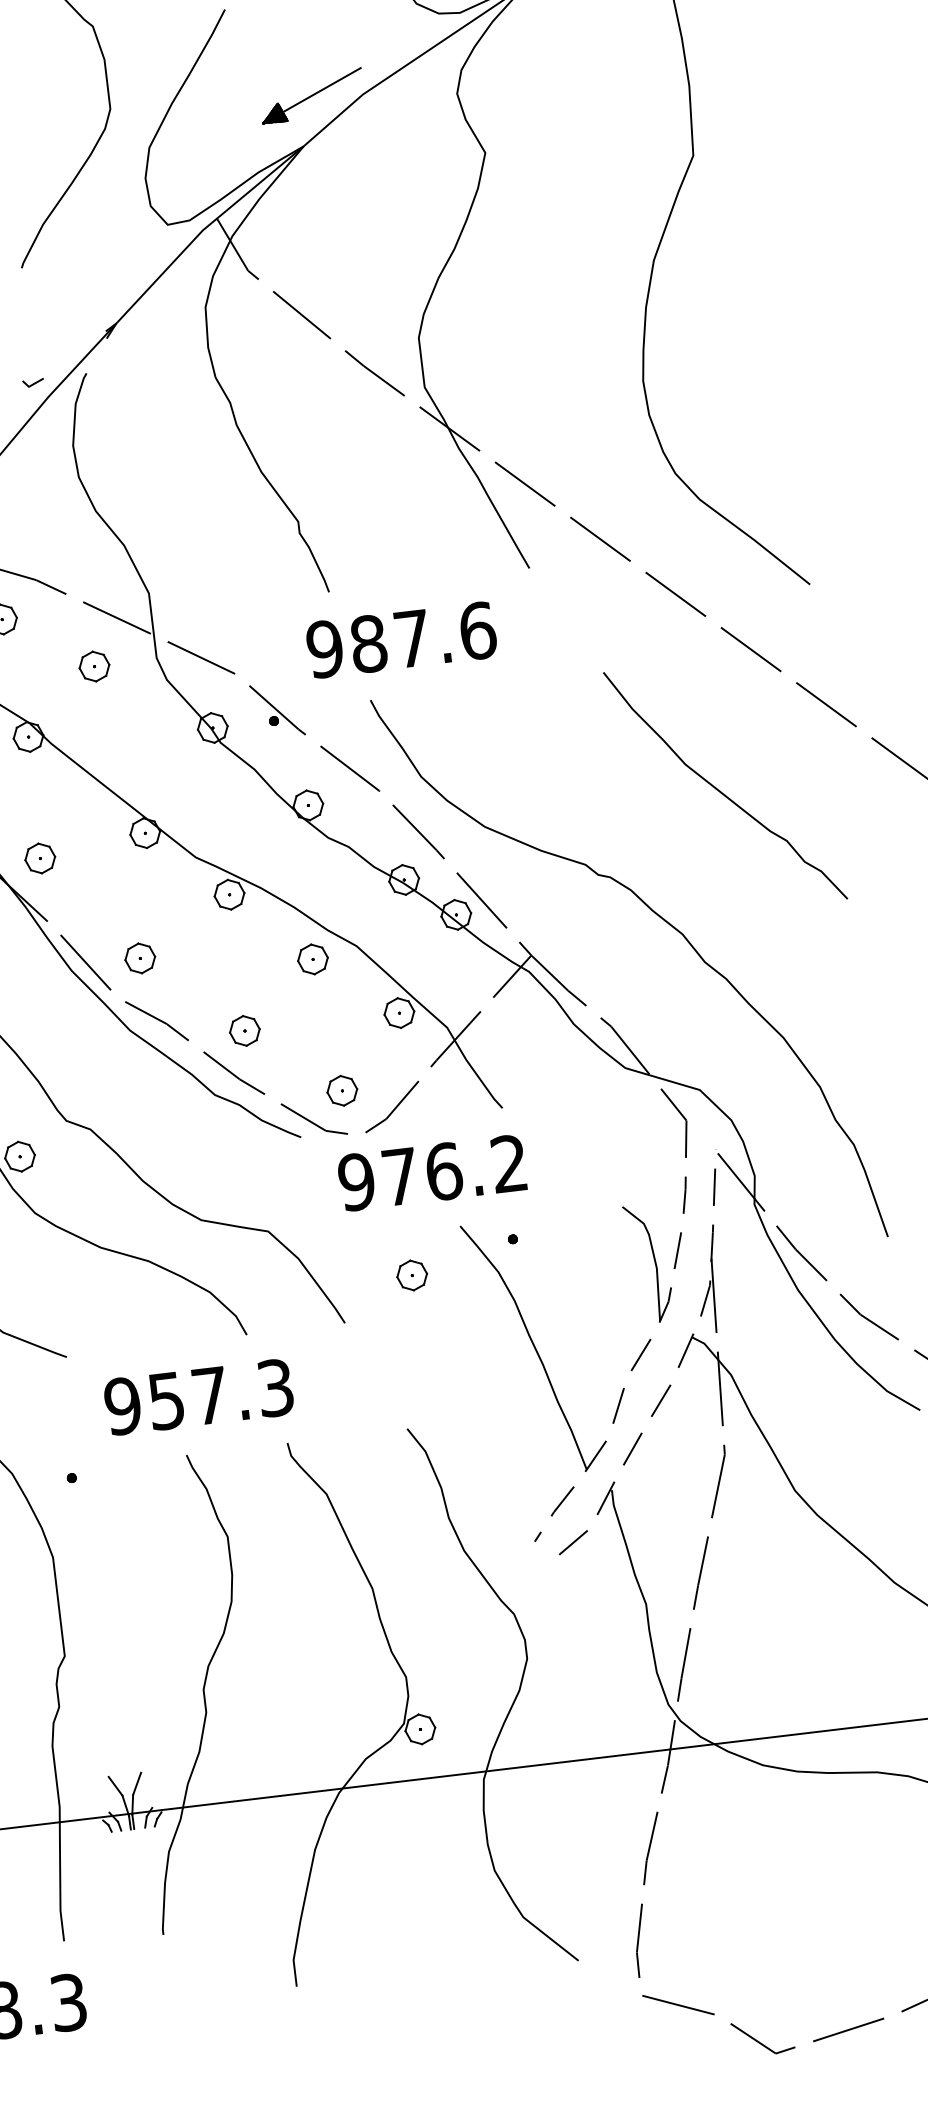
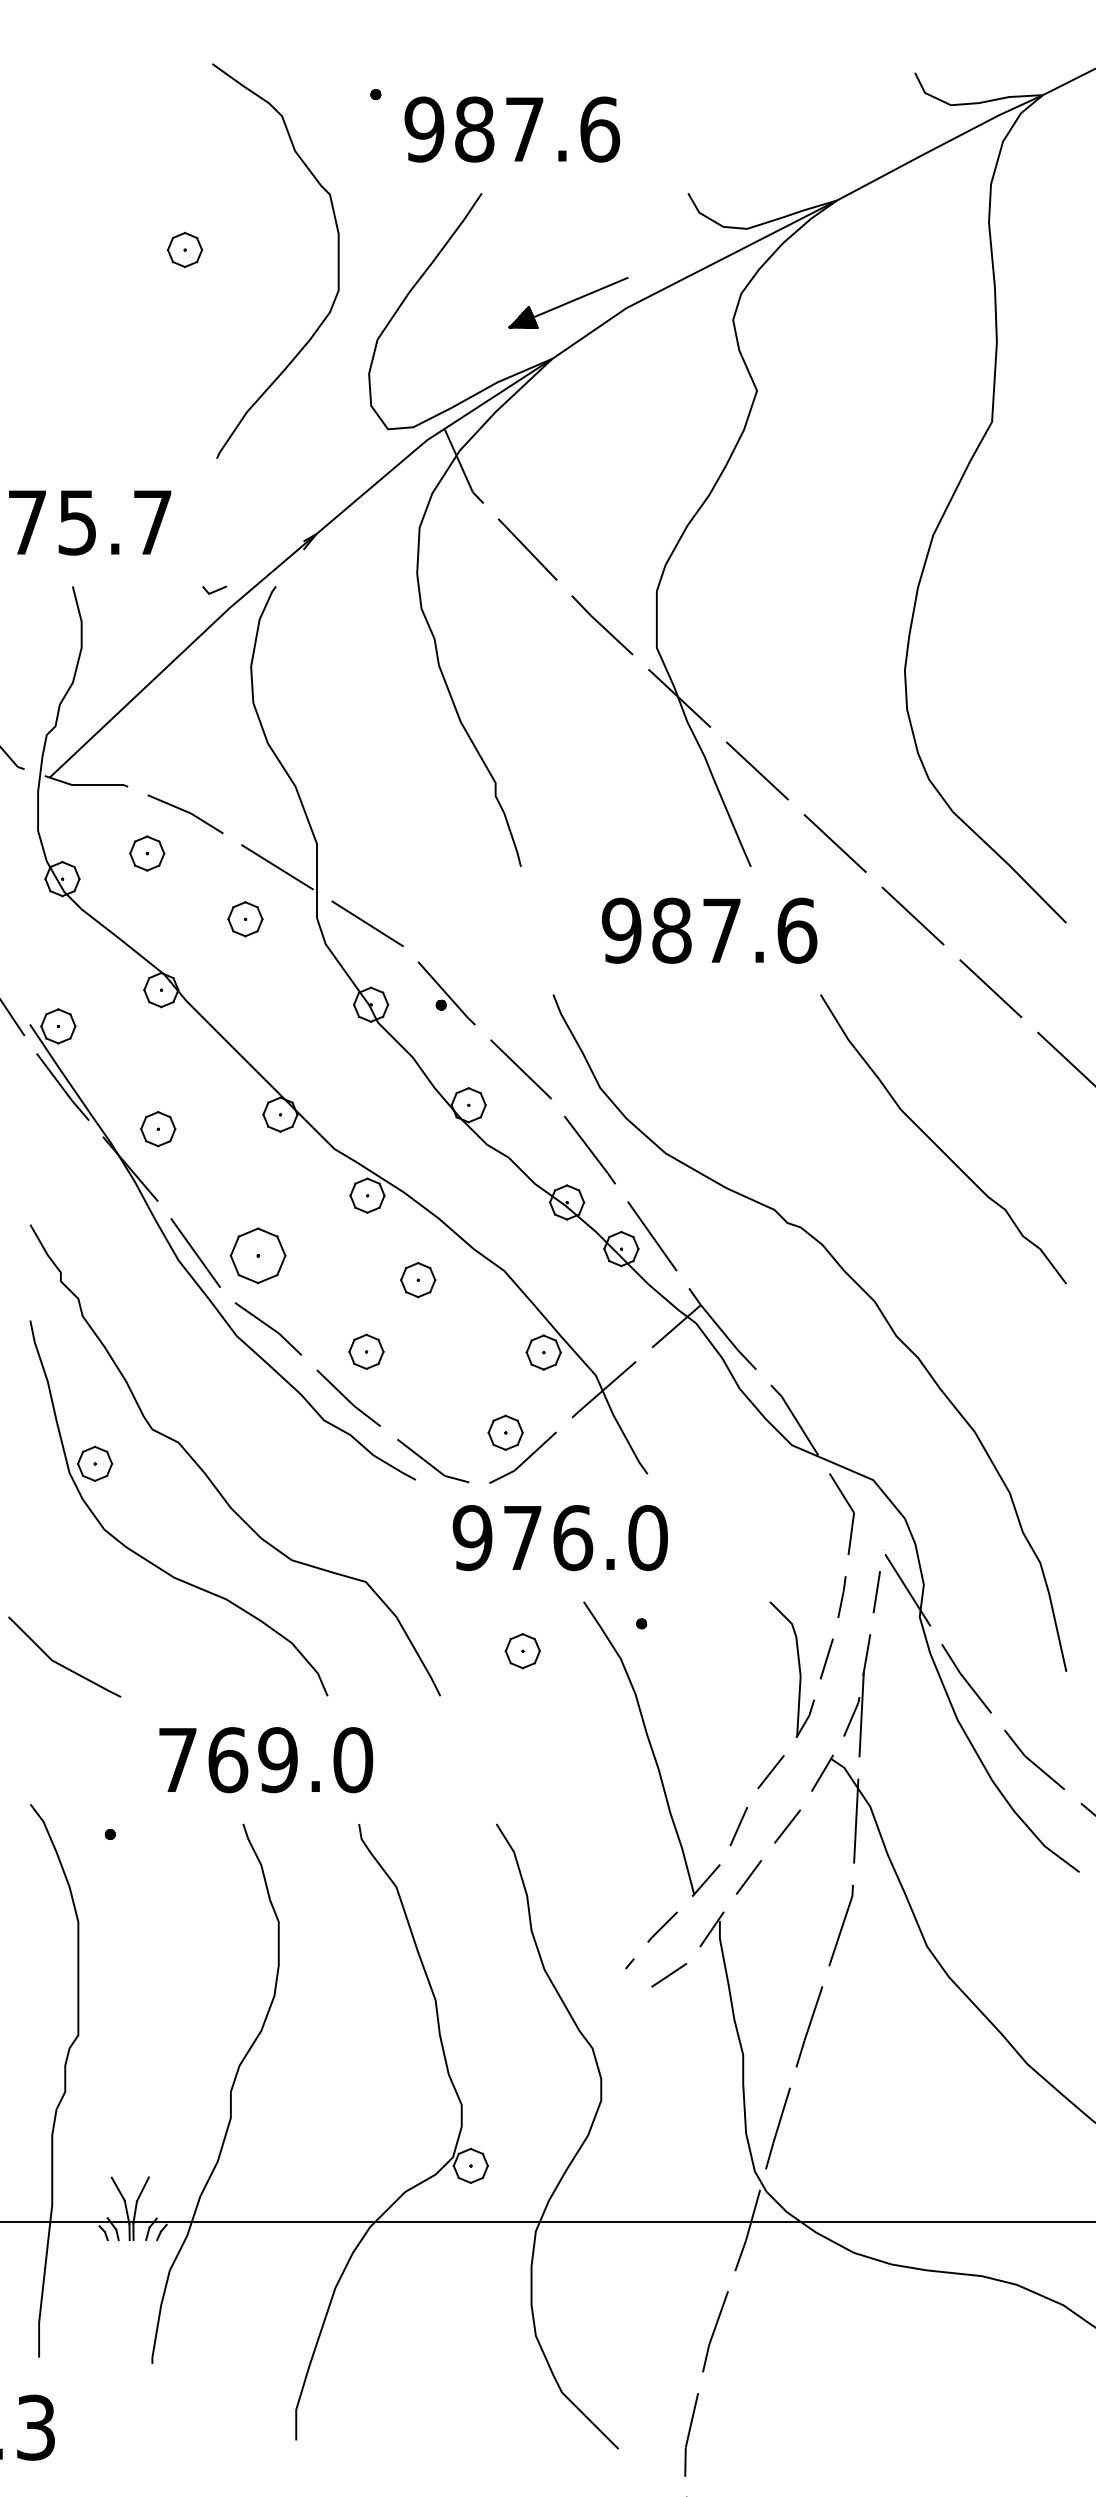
text: (401, 639) -> (709, 930), moved
part: (139, 958) -> (257, 1255), size x1.6
part: (313, 959) -> (418, 1280), moved
part: (342, 1090) -> (505, 1432), moved
text: (509, 1164) -> (647, 1538), 976.2 -> 976.0
text: (199, 1397) -> (265, 1760), 957.3 -> 769.0

